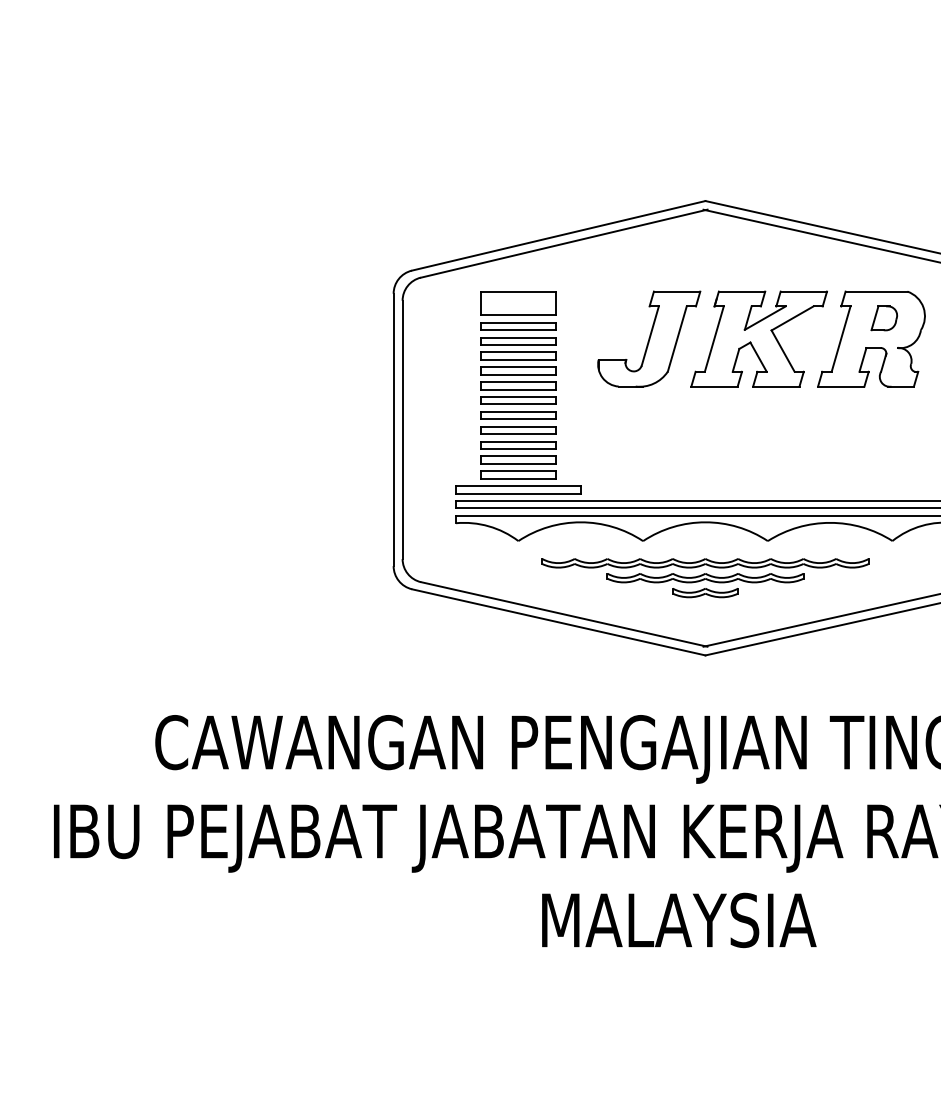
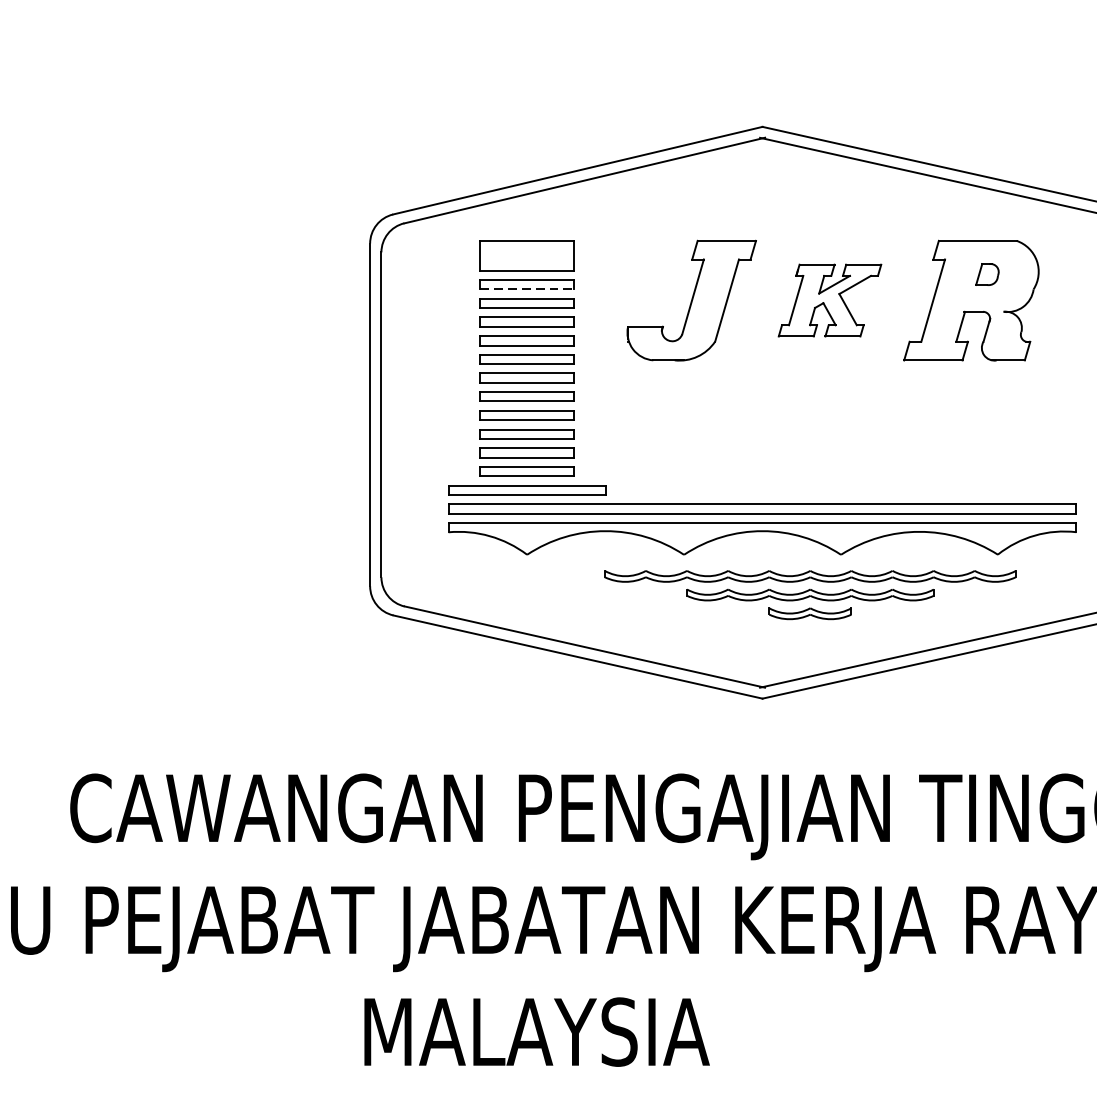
part: (883, 318) -> (986, 274), size x0.7
line: (518, 330) -> (527, 289), solid -> dashed
part: (758, 338) -> (829, 299), size x0.6
part: (705, 578) -> (810, 595), moved
text: (679, 920) -> (537, 1032), moved

